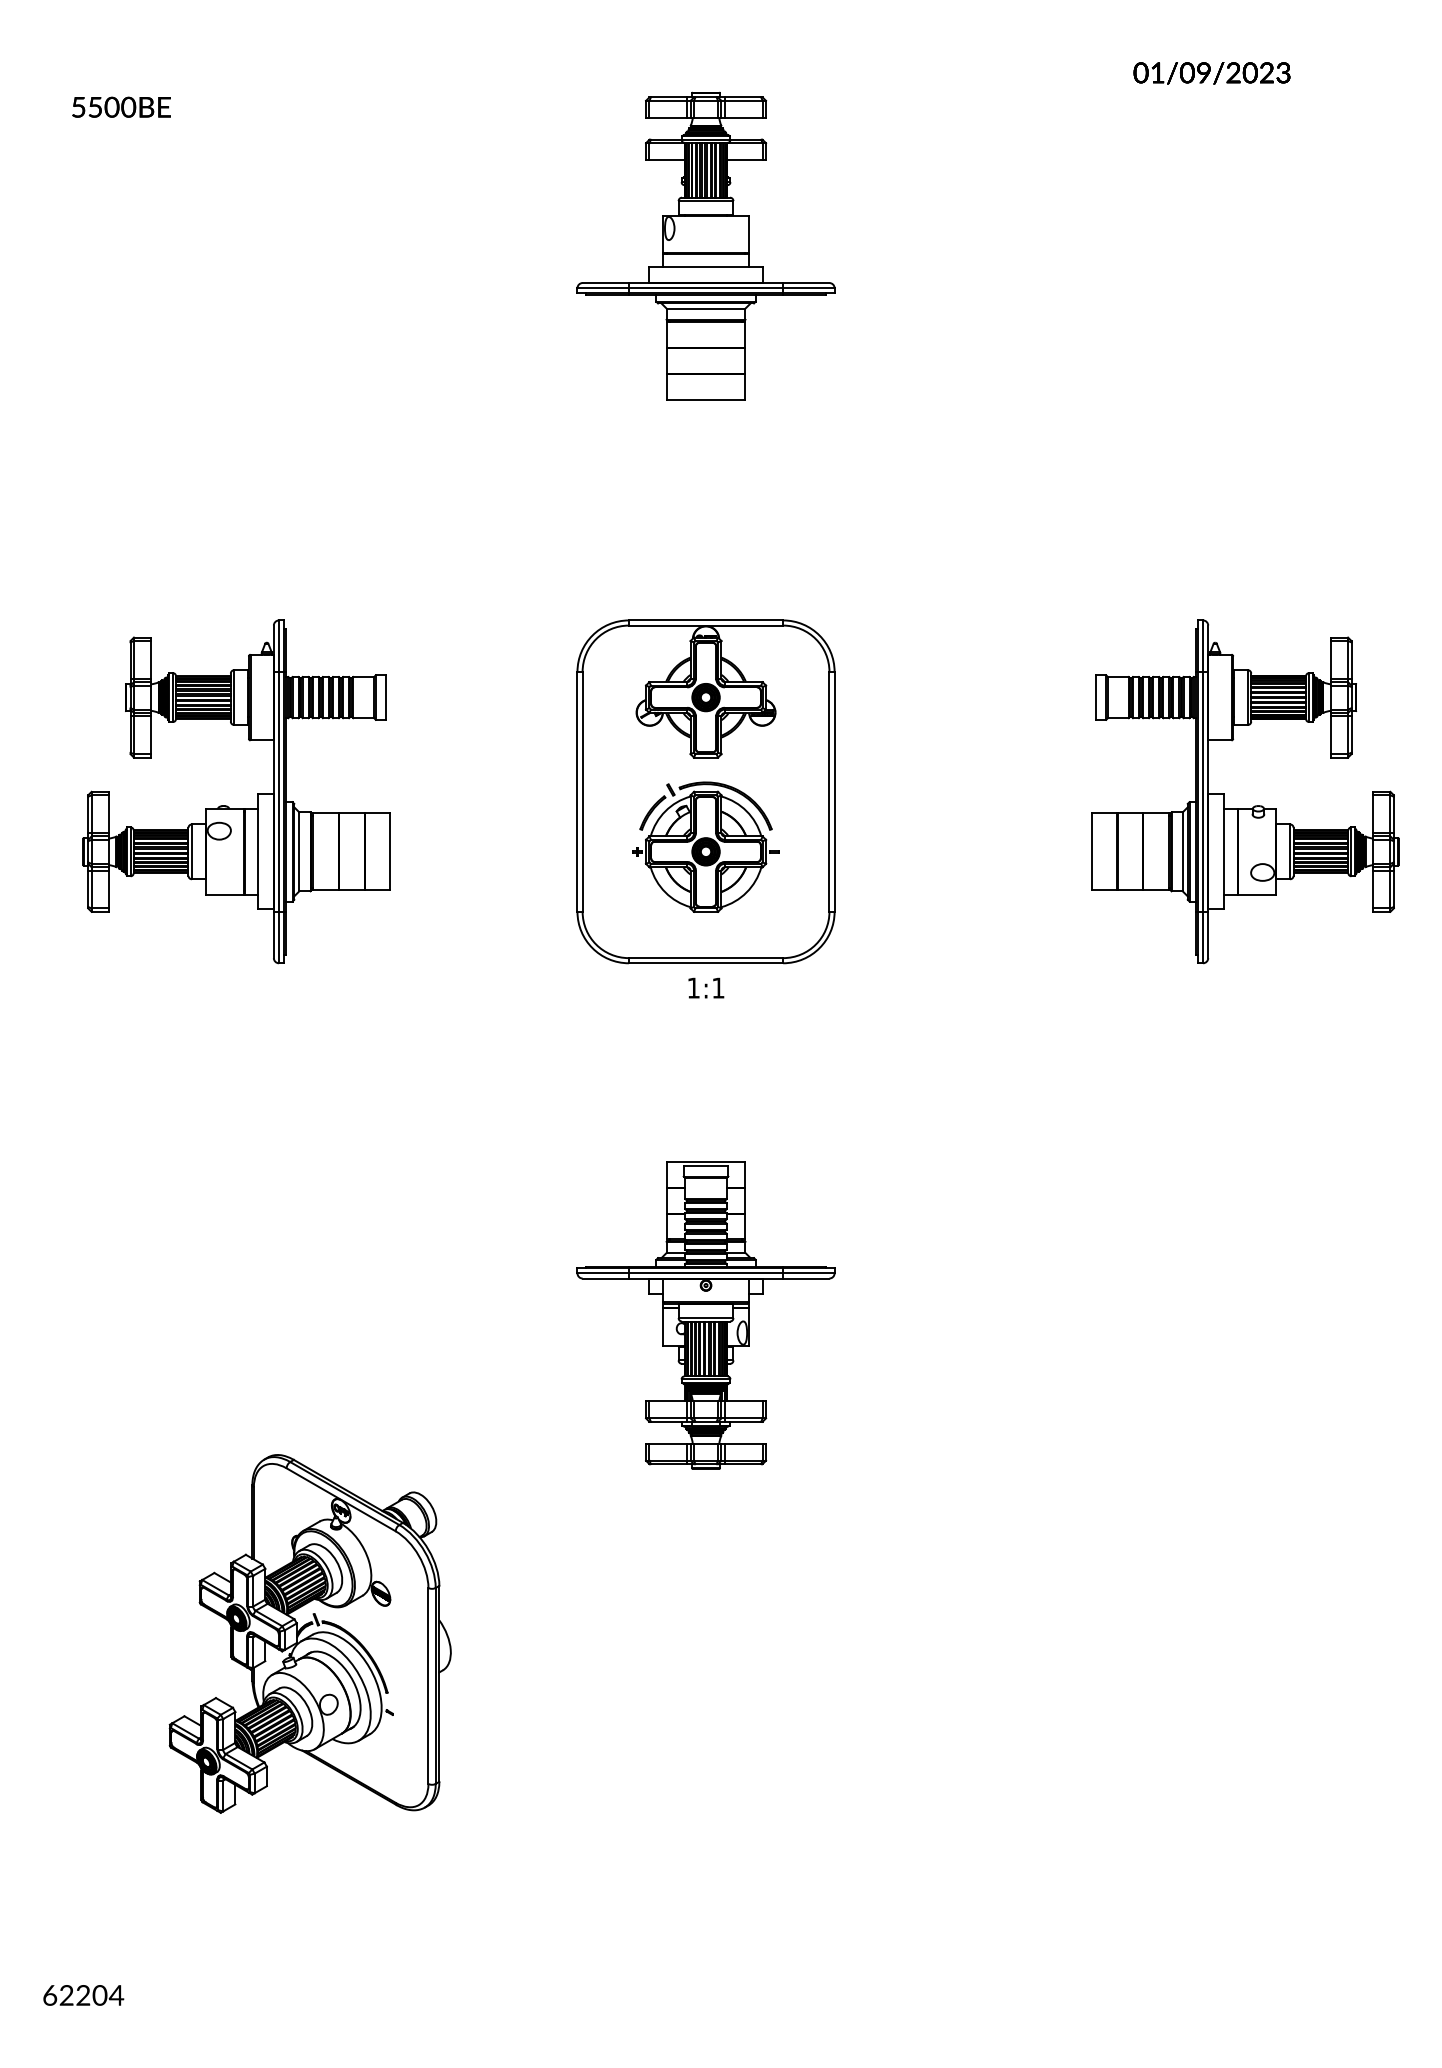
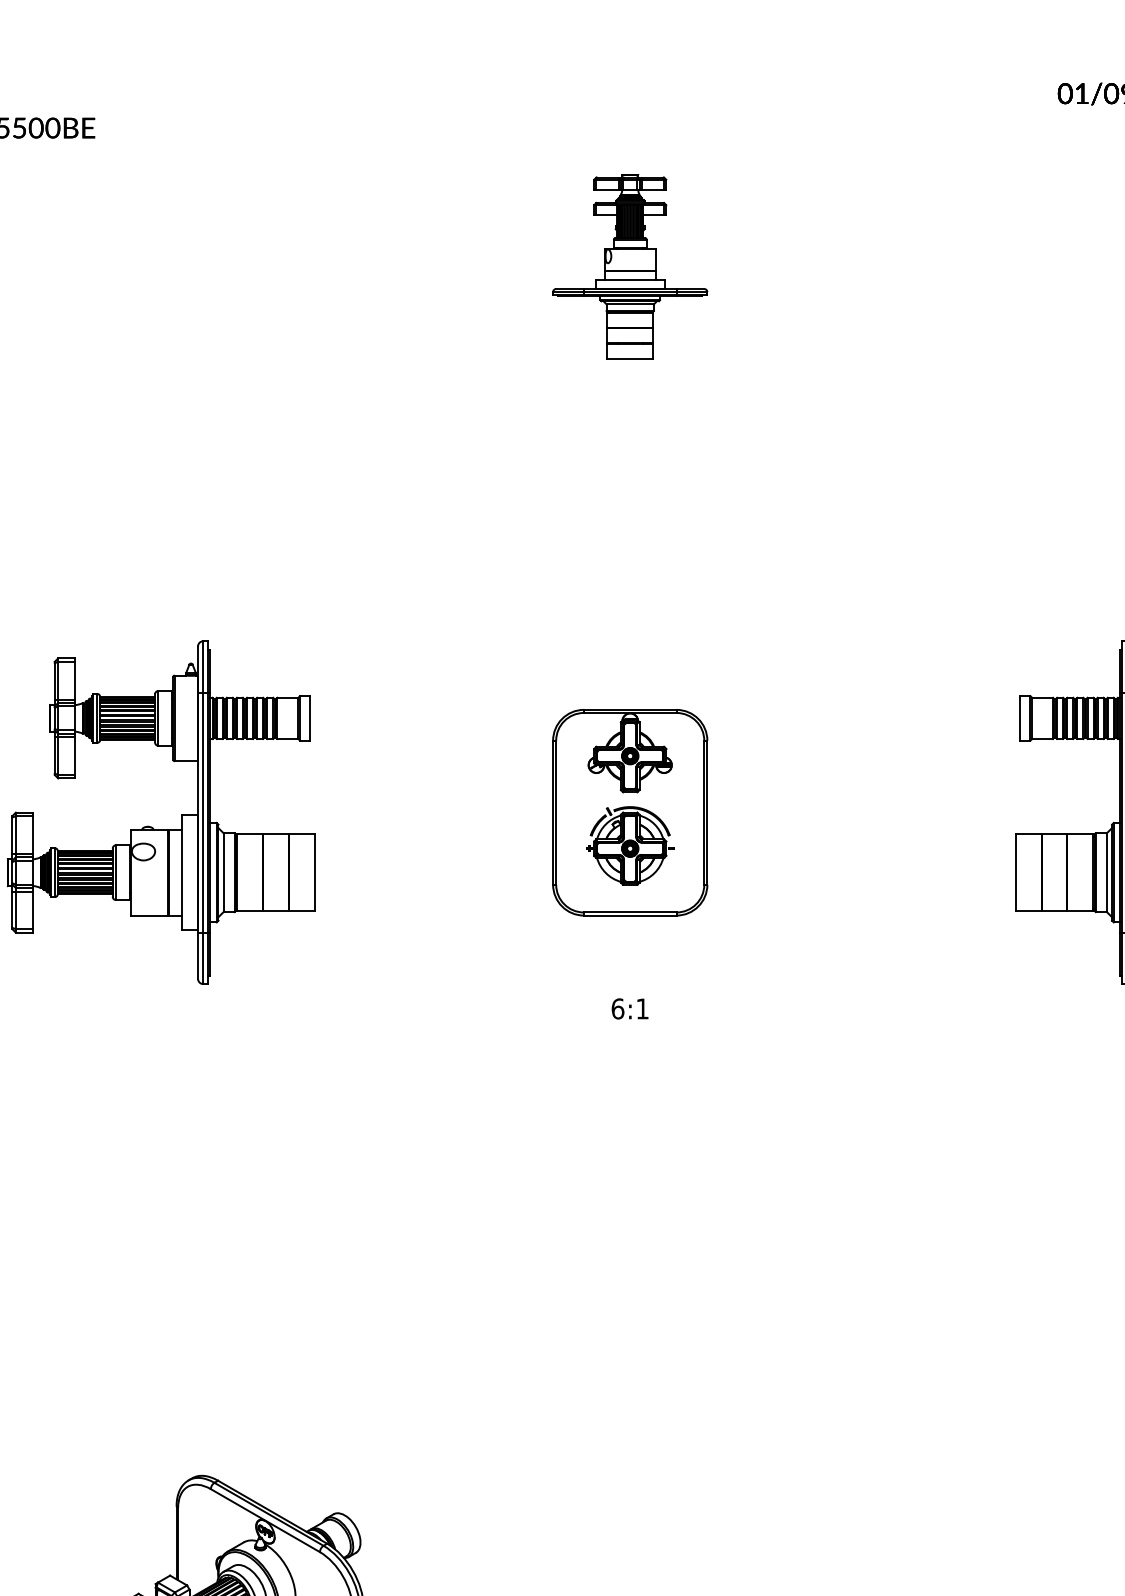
part: (705, 245) -> (629, 266), size x0.6
part: (705, 791) -> (629, 812), size x0.6
text: (693, 987) -> (617, 1008), 1:1 -> 6:1
part: (705, 1315) -> (629, 1336), removed

